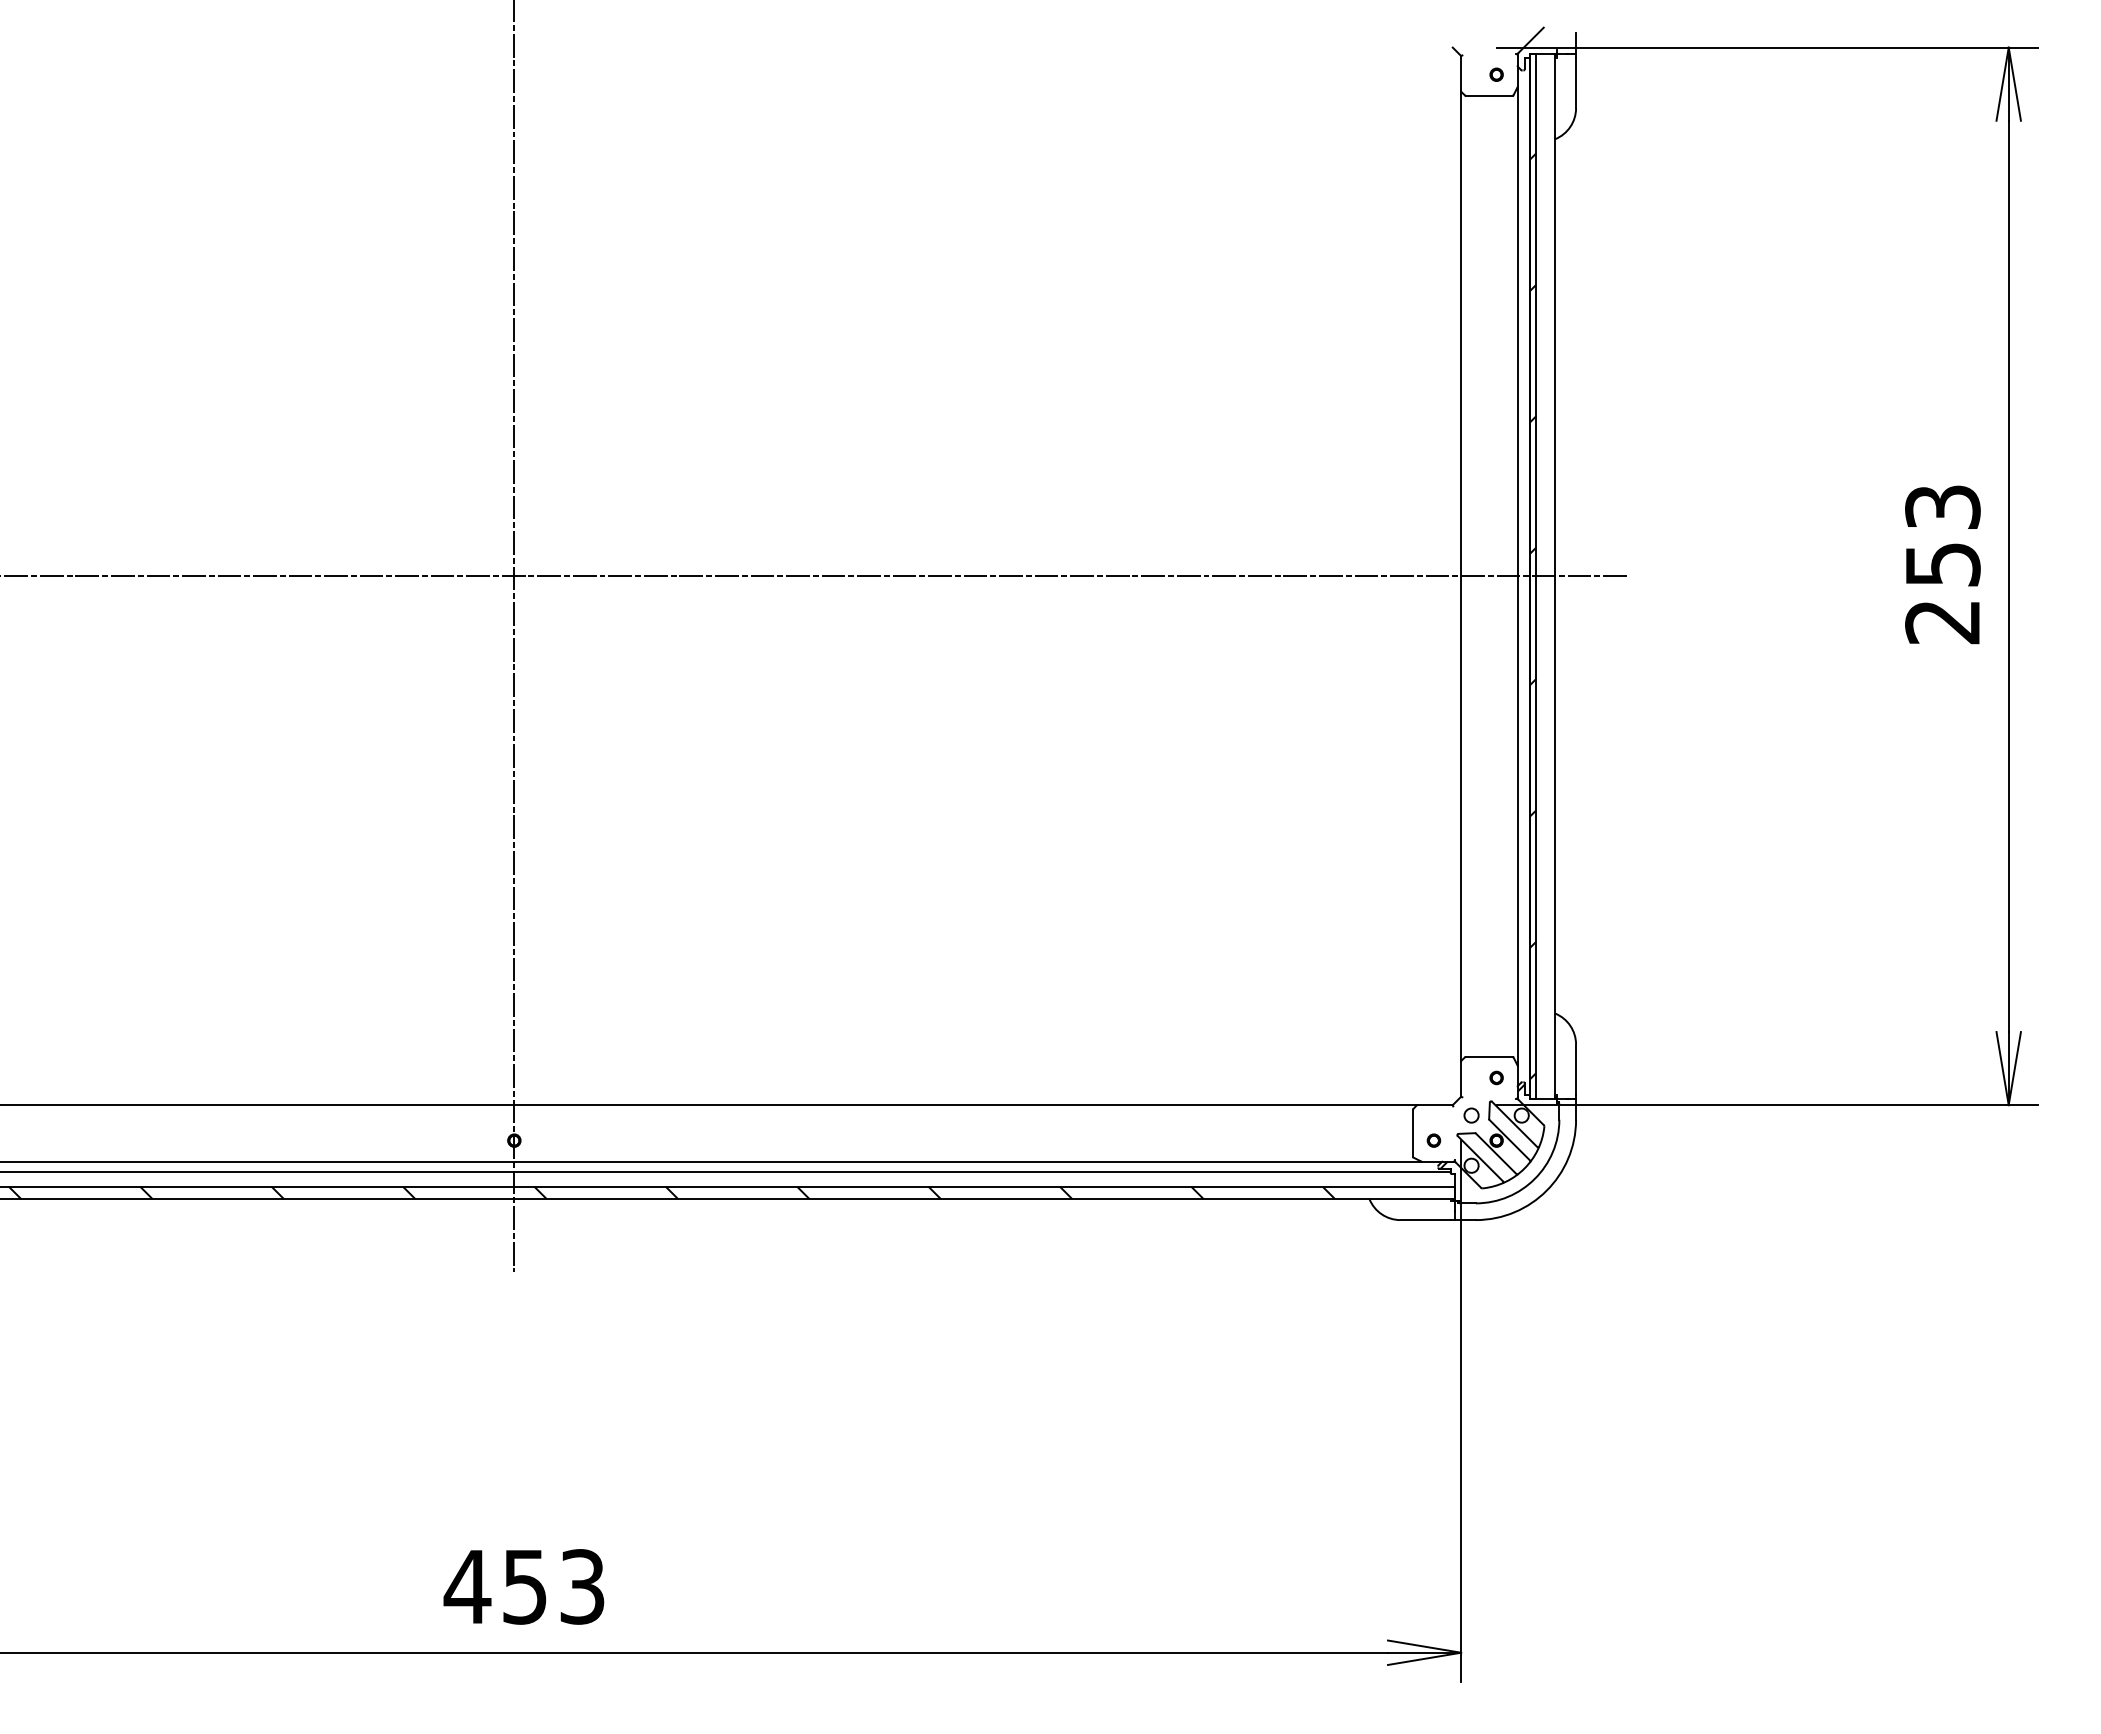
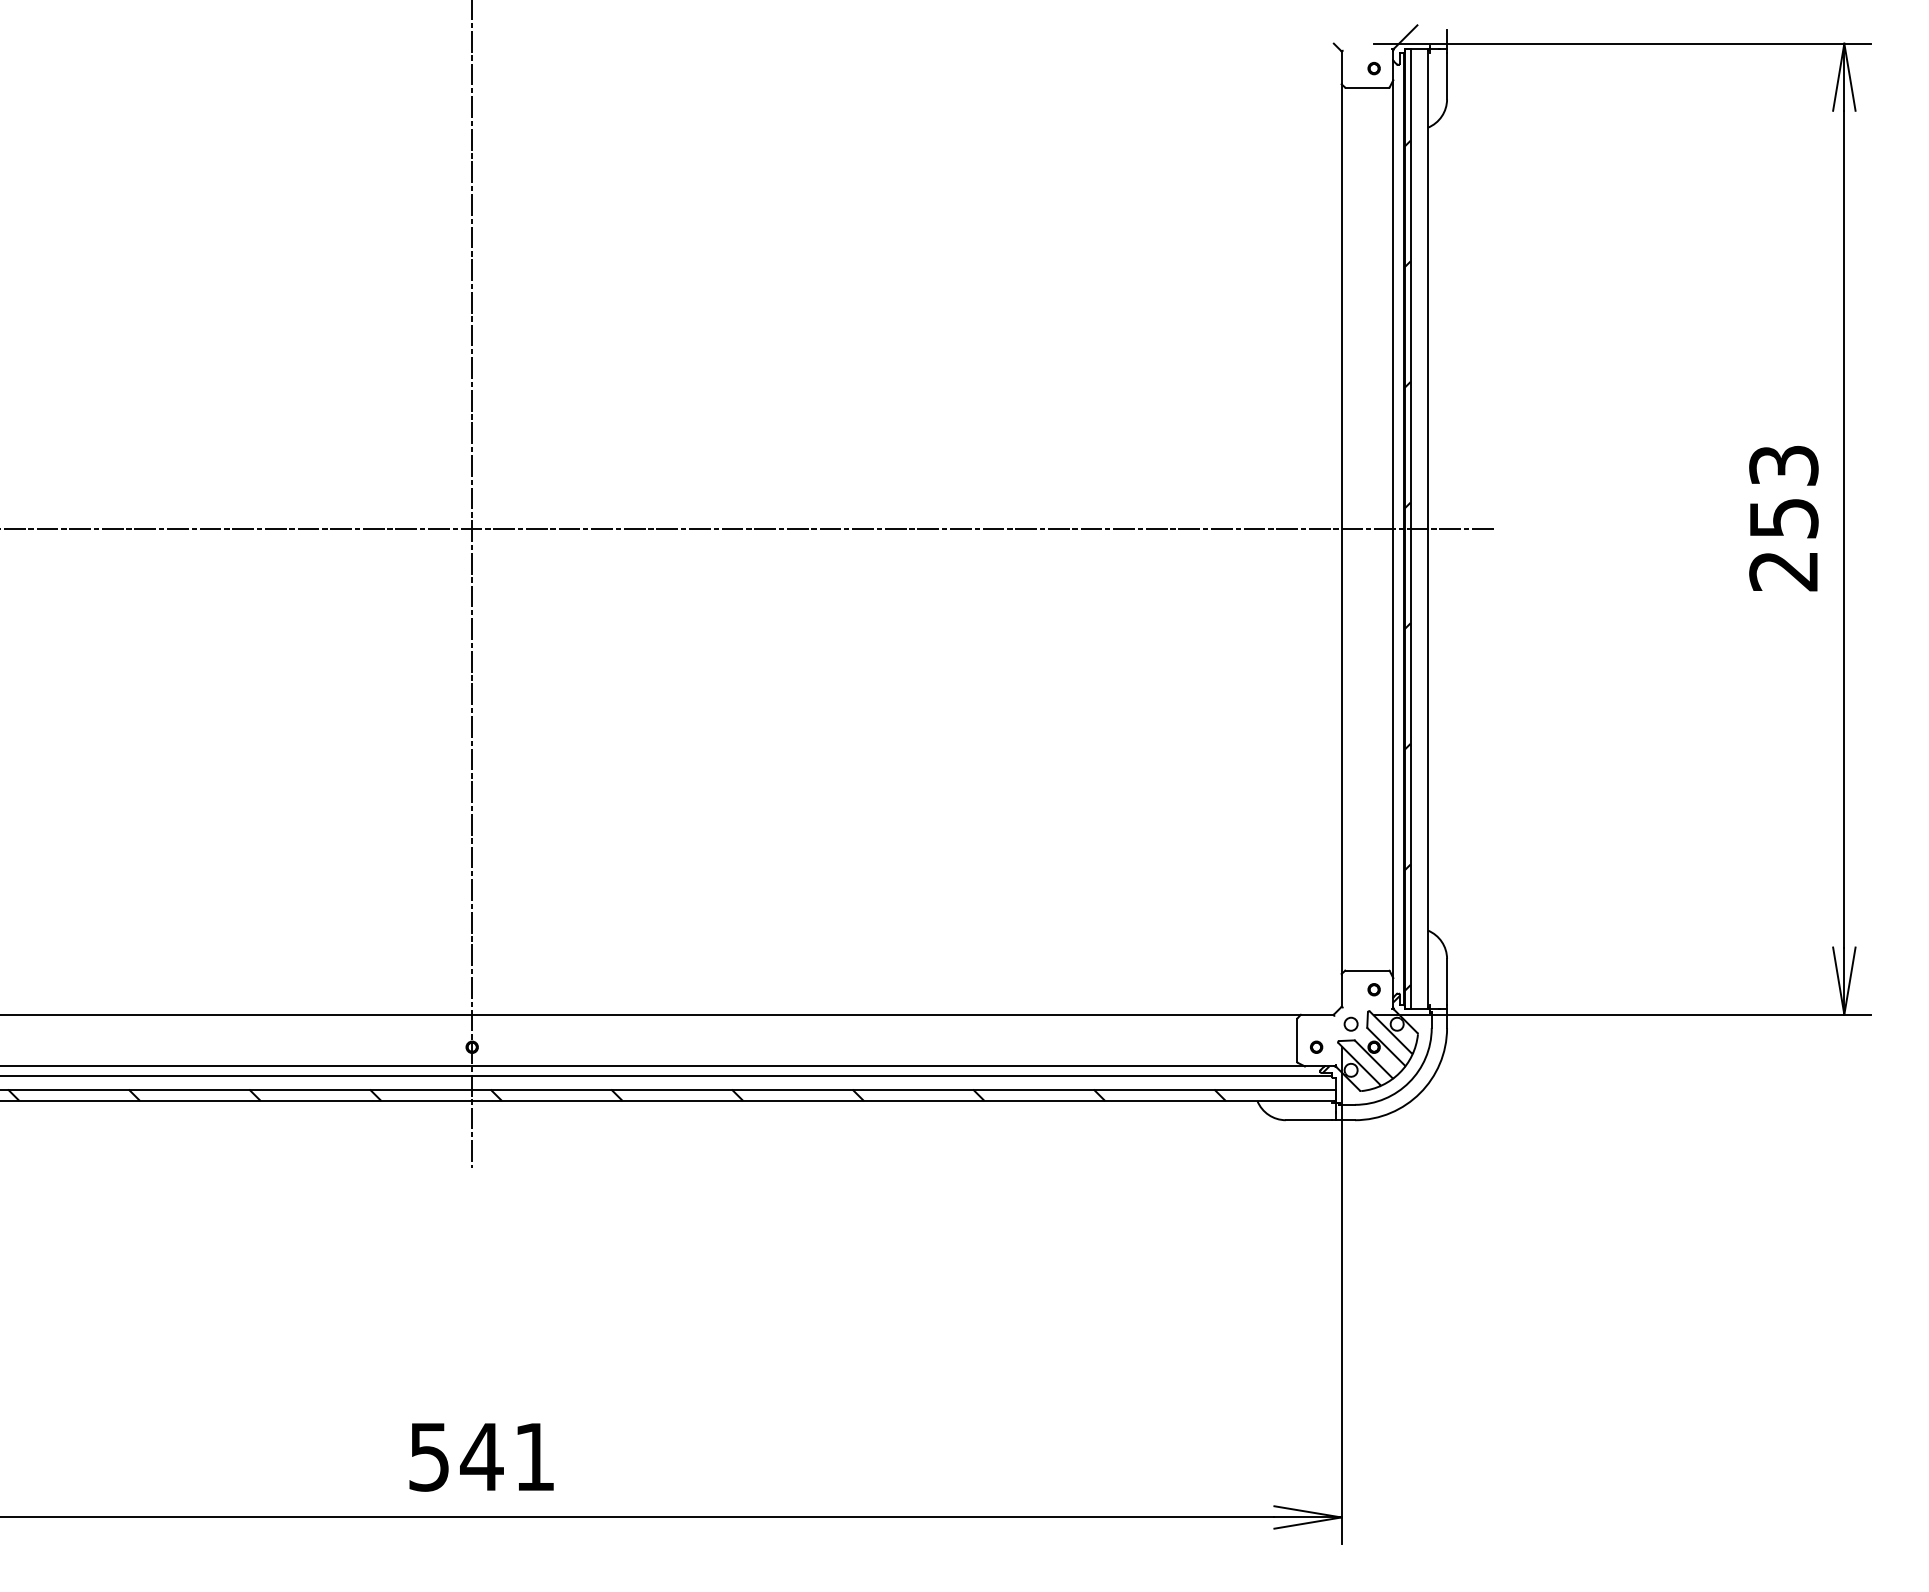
text: (523, 1586) -> (480, 1456), 453 -> 541

